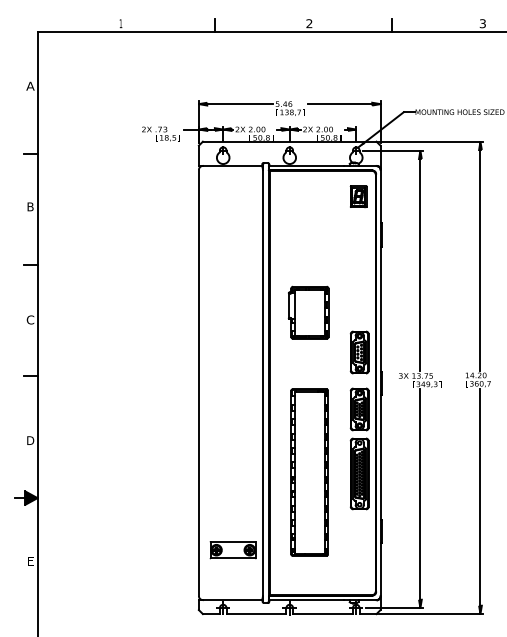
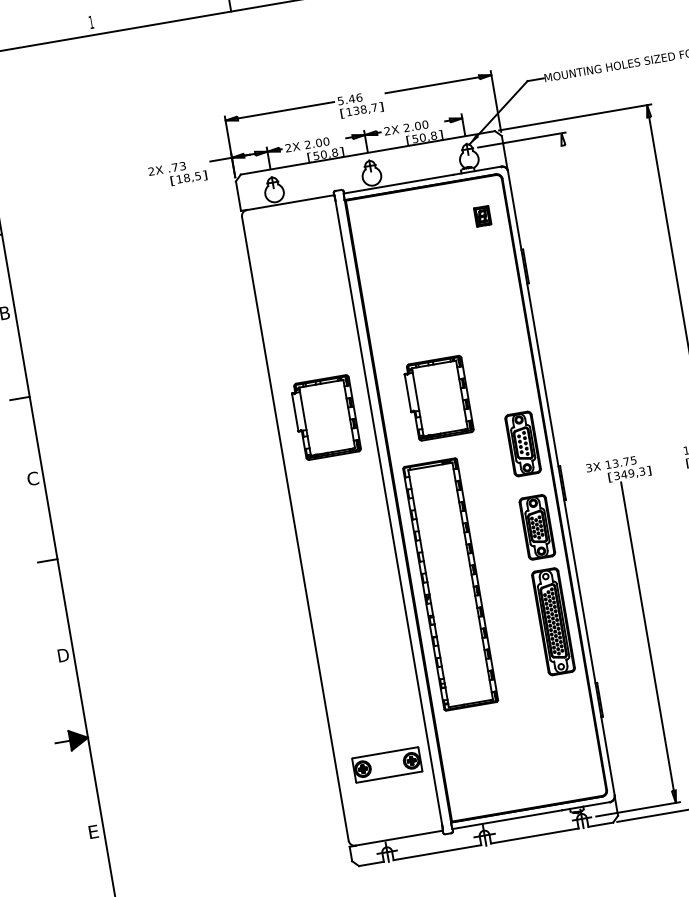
part: (358, 196) -> (482, 215), size x0.6
line: (420, 260) -> (589, 294), removed
part: (231, 312) -> (325, 417), added
part: (309, 472) -> (450, 584), moved

